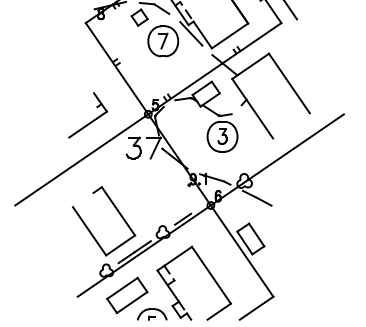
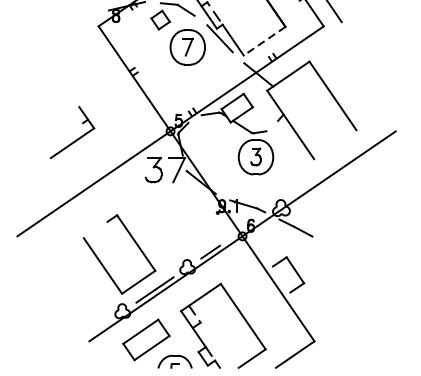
line: (230, 35) -> (265, 40), solid -> dashed
part: (90, 121) -> (75, 139), moved
line: (244, 242) -> (281, 278), removed

